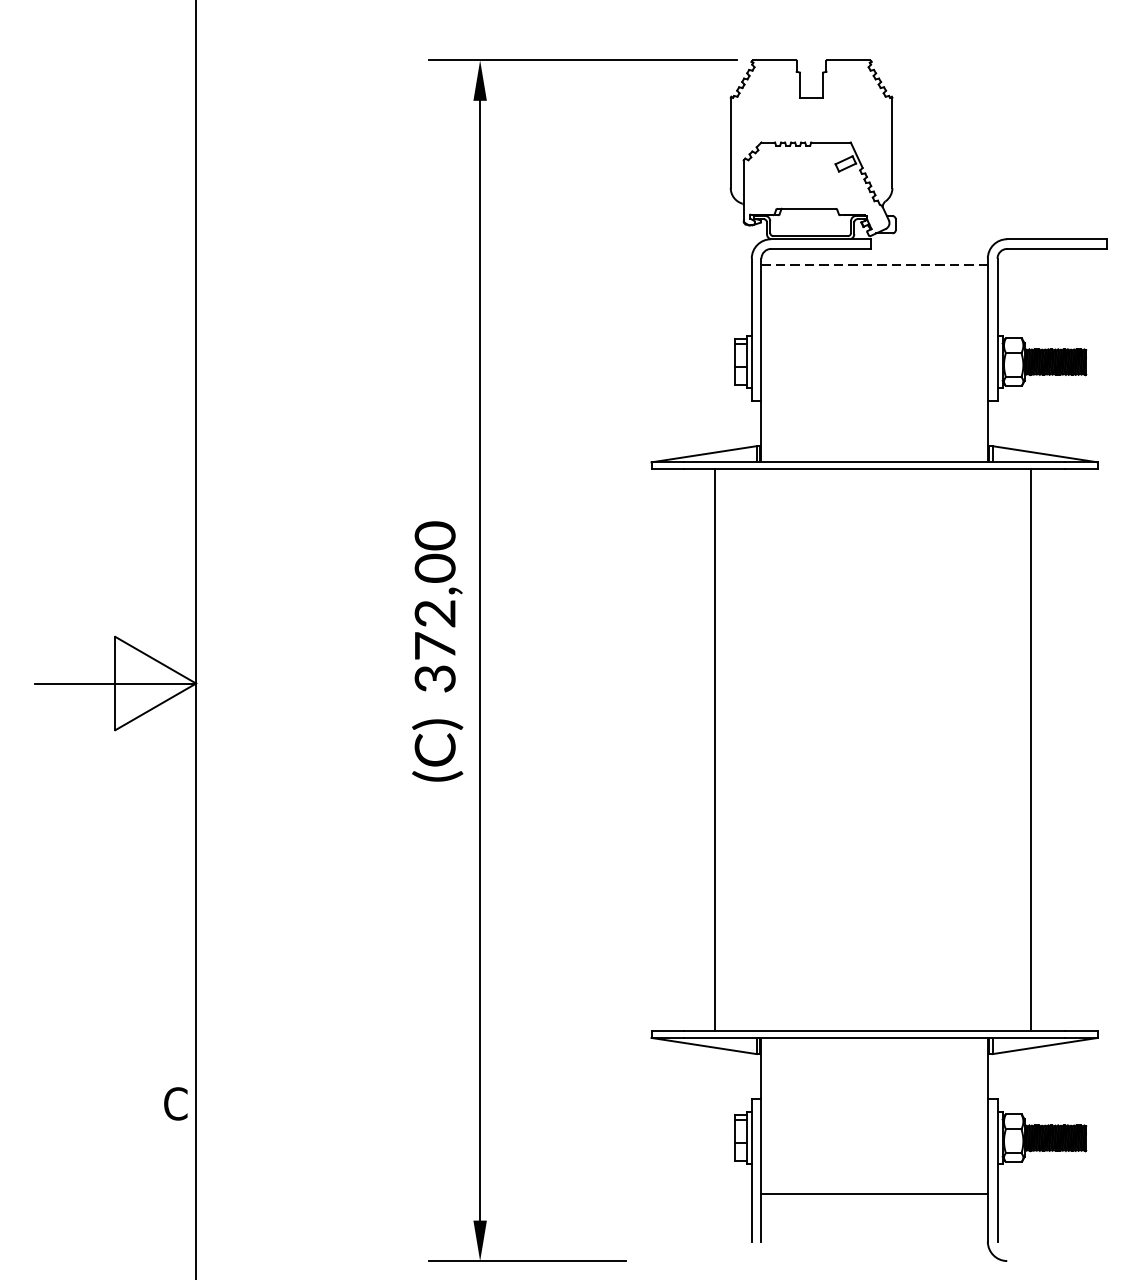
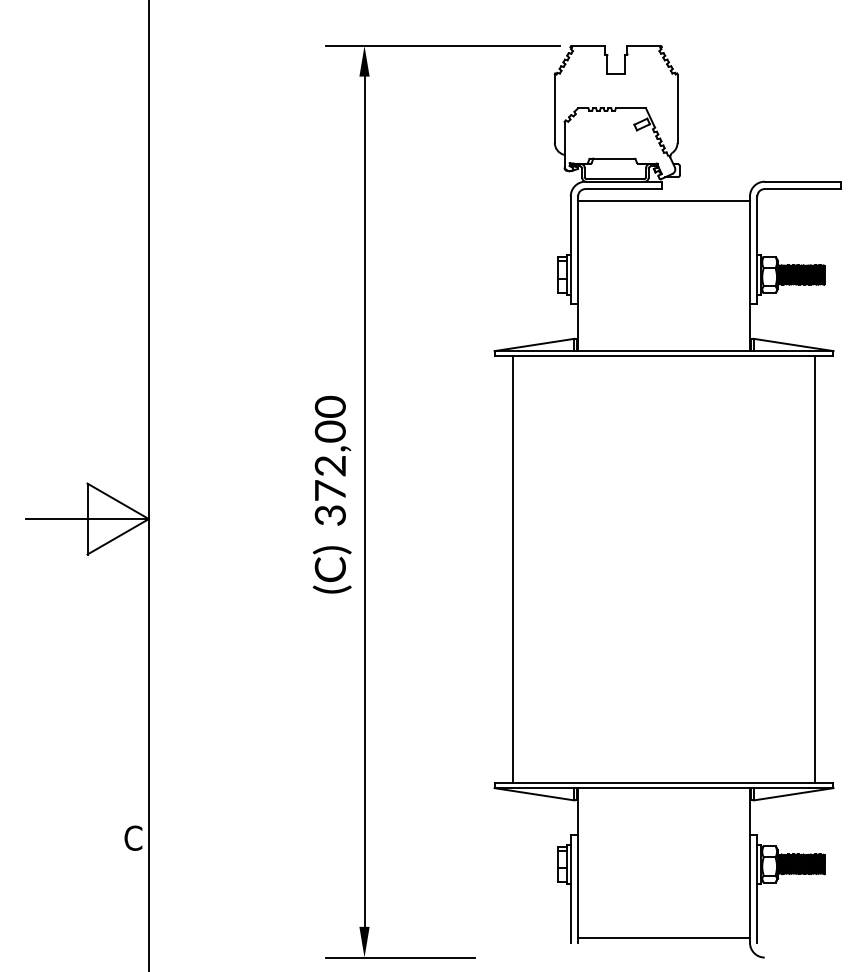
line: (875, 265) -> (664, 201), dashed -> solid
line: (715, 749) -> (513, 569), moved
line: (1031, 749) -> (815, 569), moved
line: (875, 1193) -> (664, 937), moved

